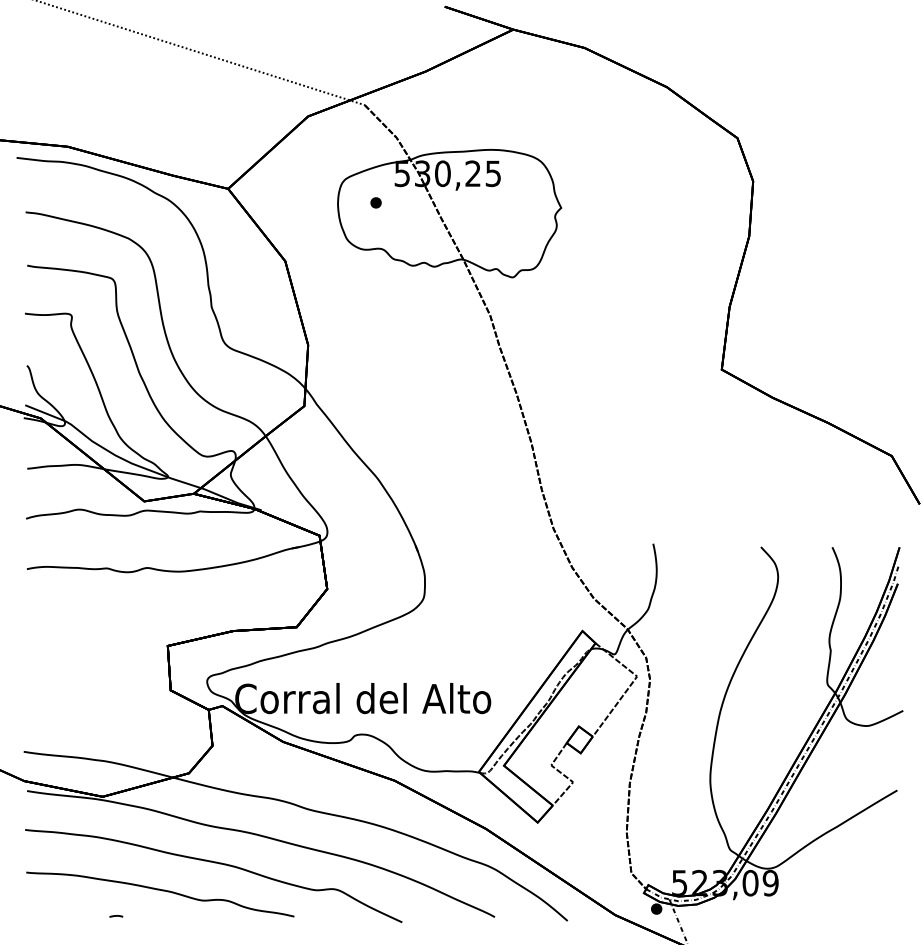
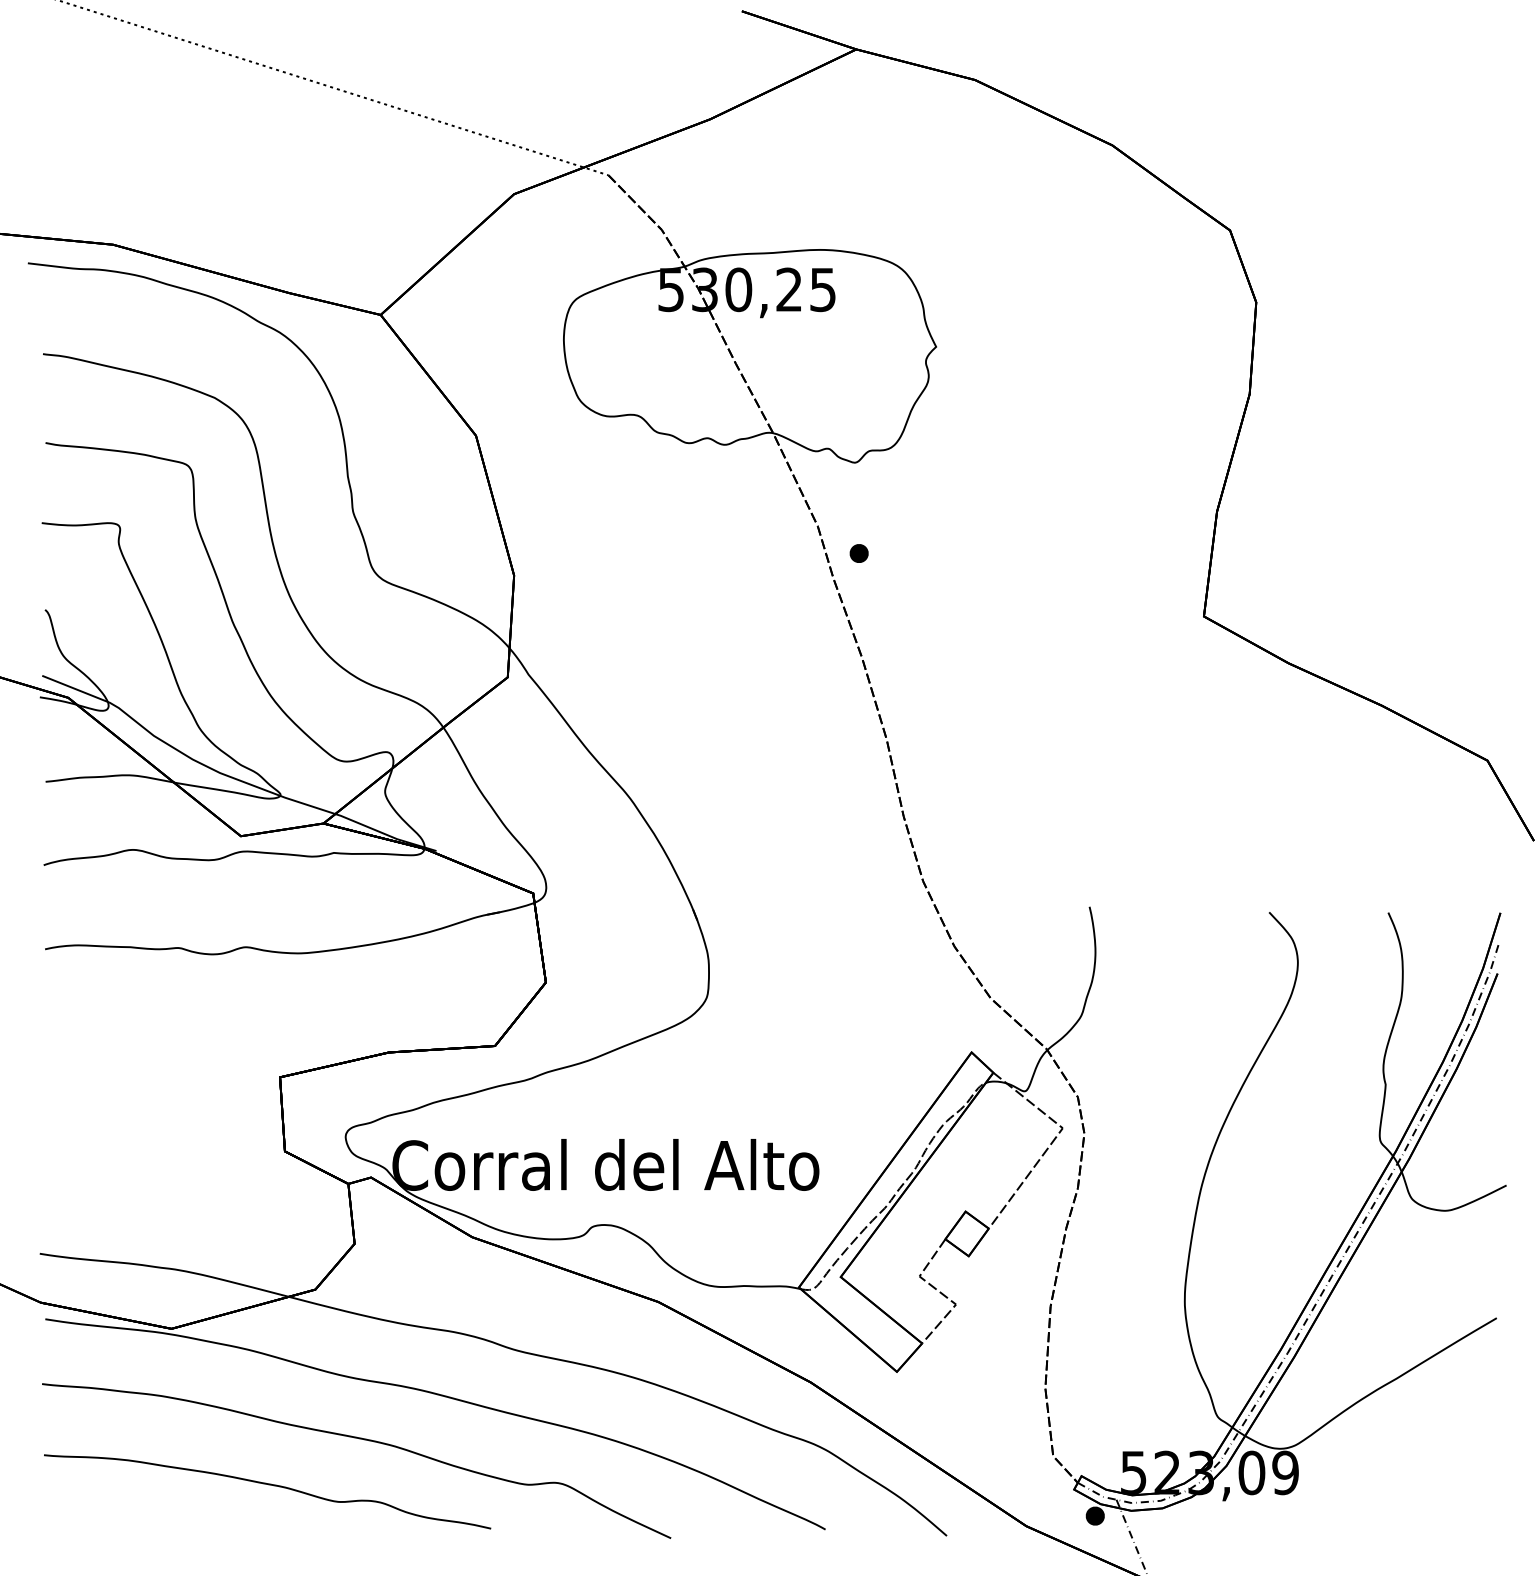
part: (375, 202) -> (858, 552), moved
line: (116, 916) -> (194, 1528), removed

